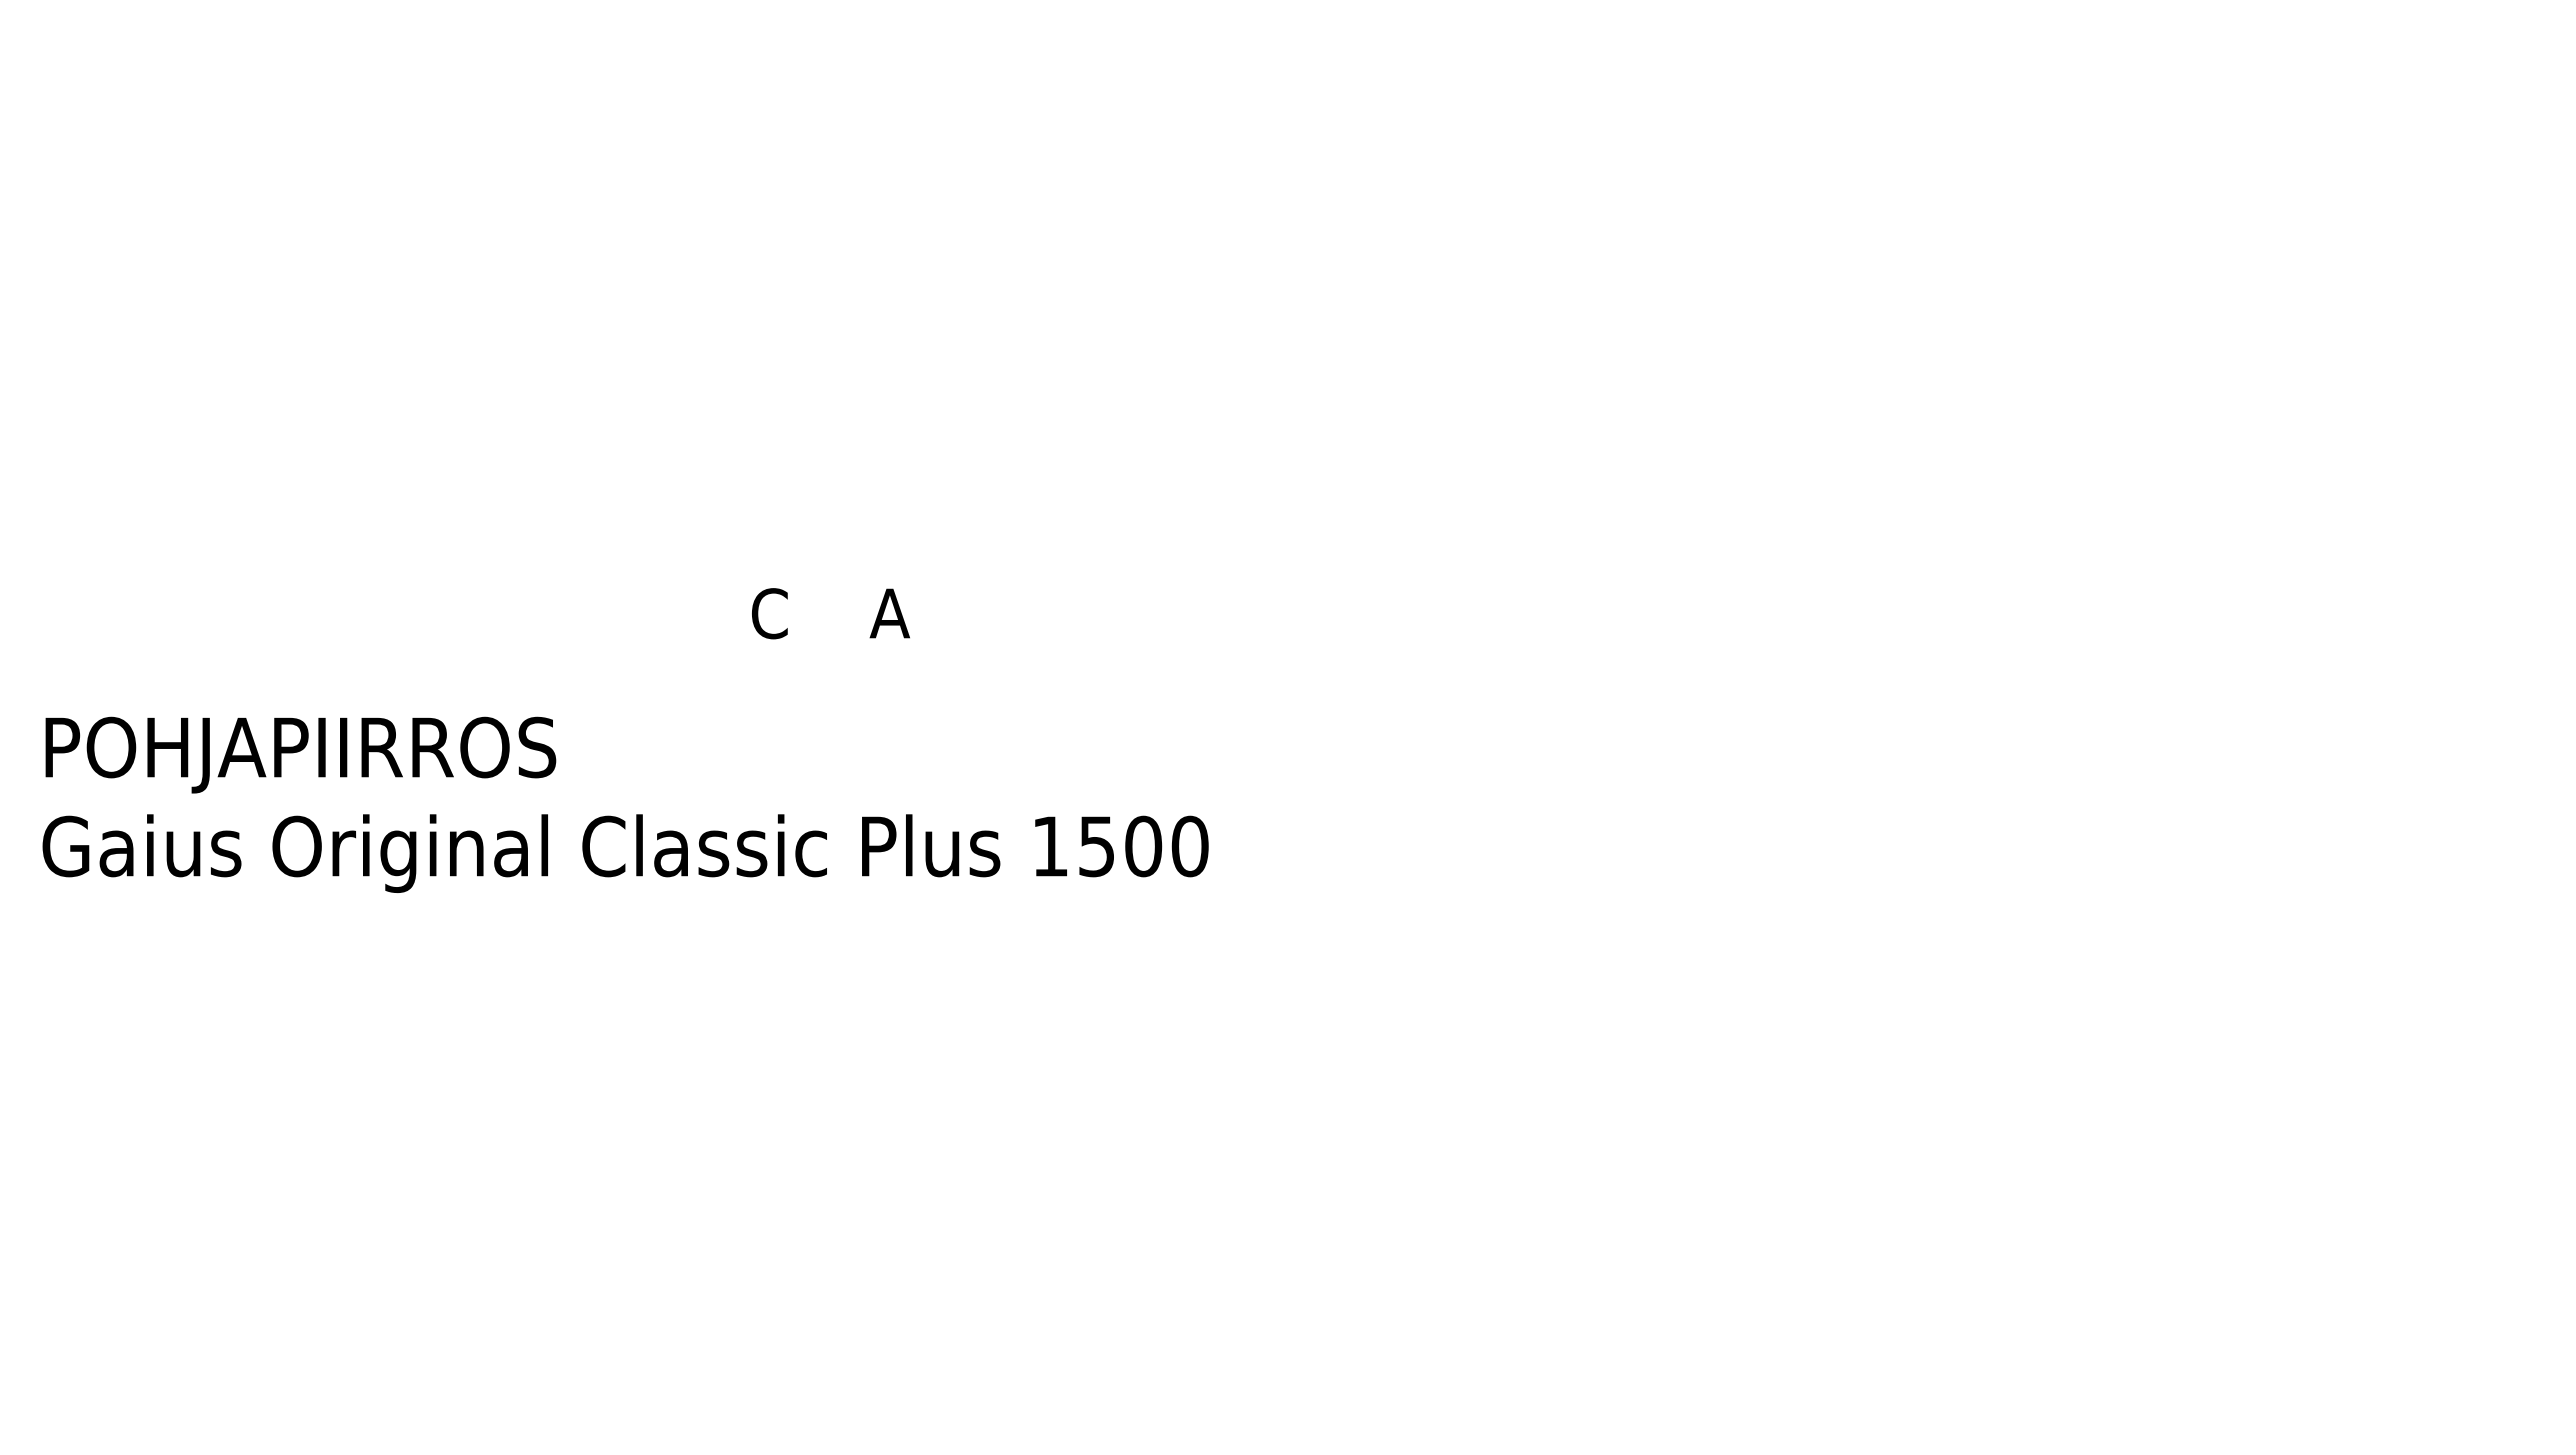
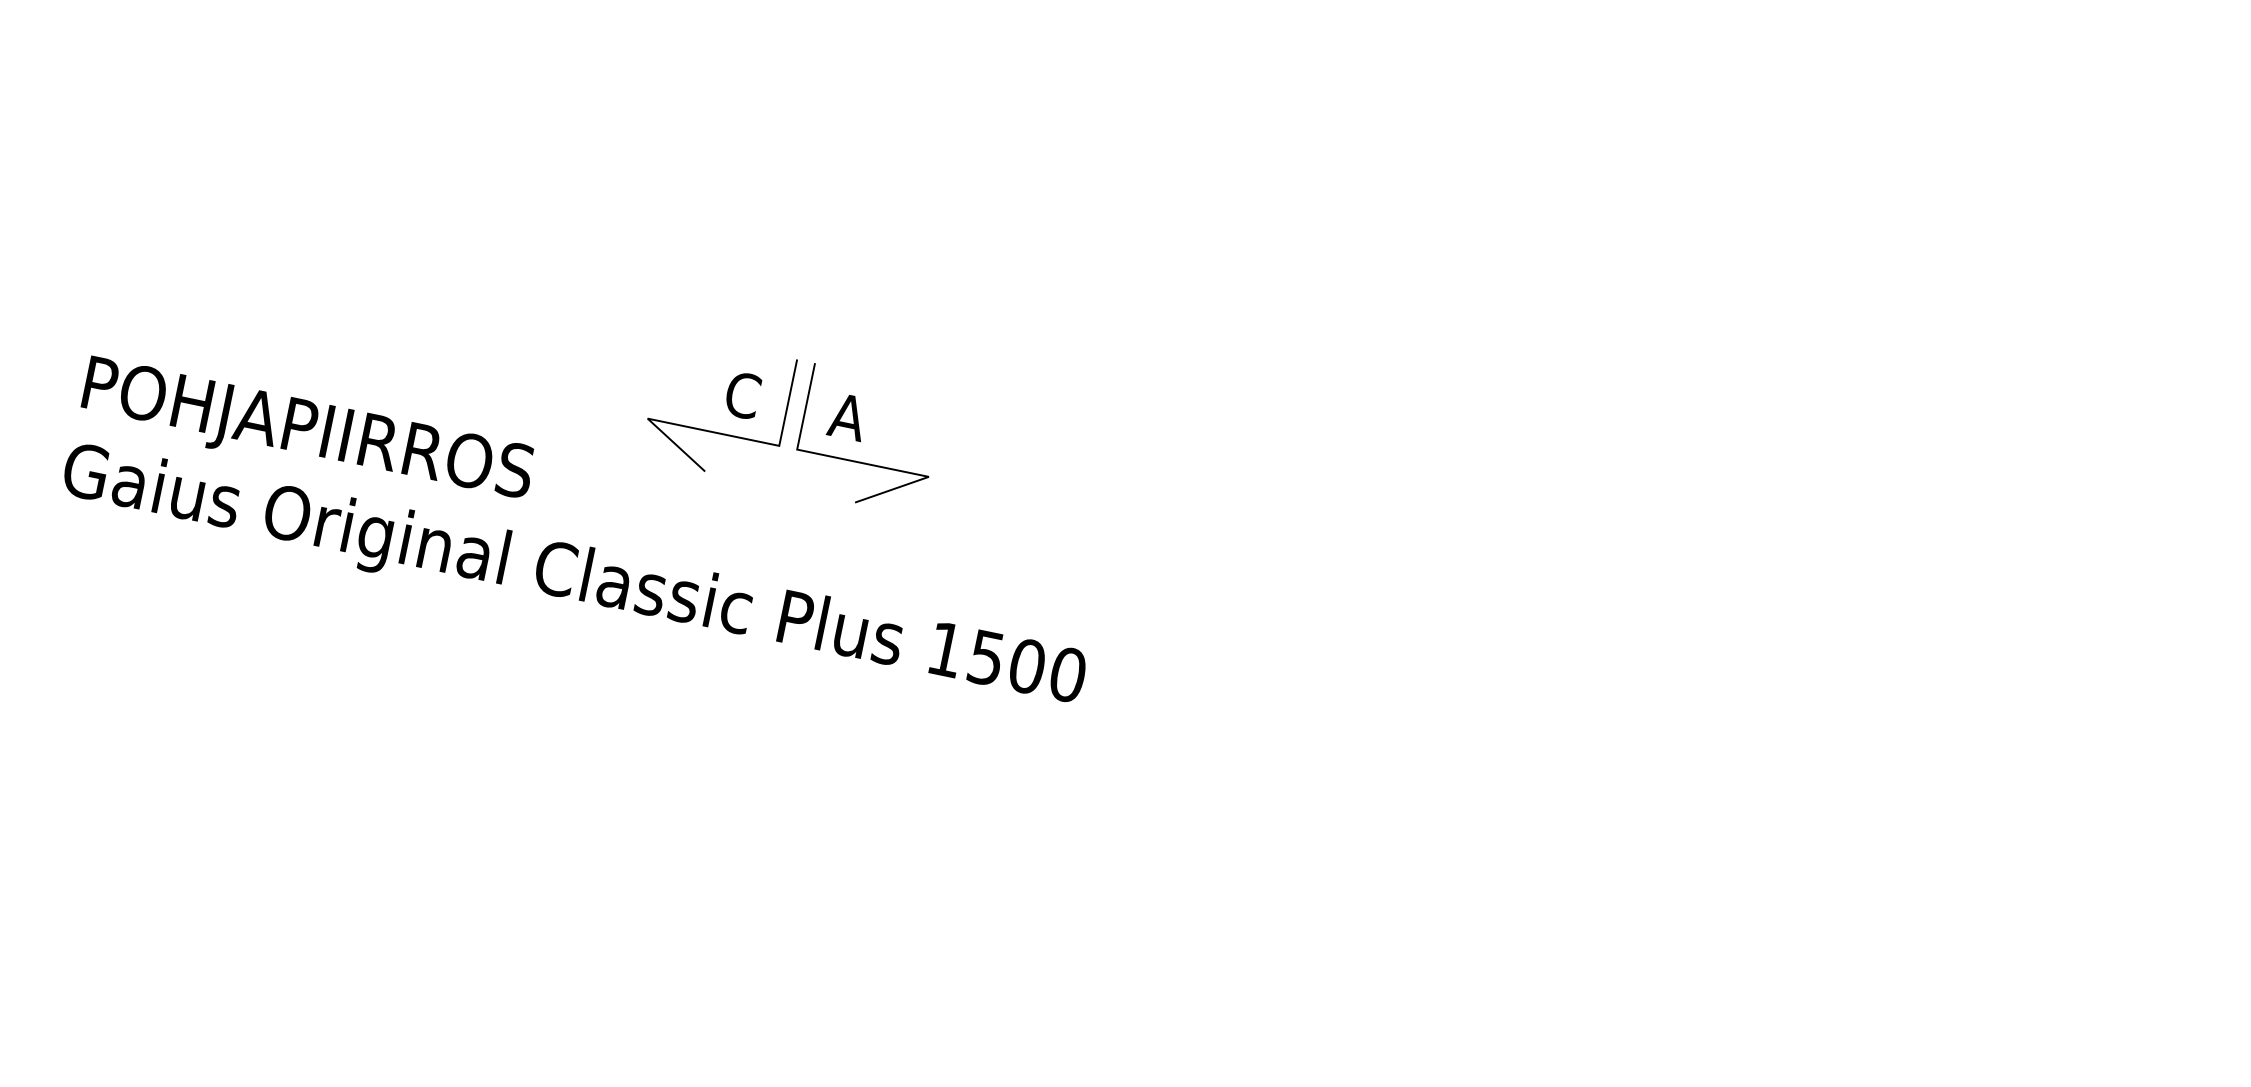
line: (746, 659) -> (714, 431), added
line: (916, 659) -> (862, 461), added

